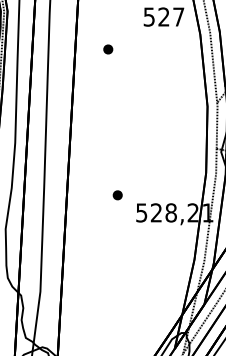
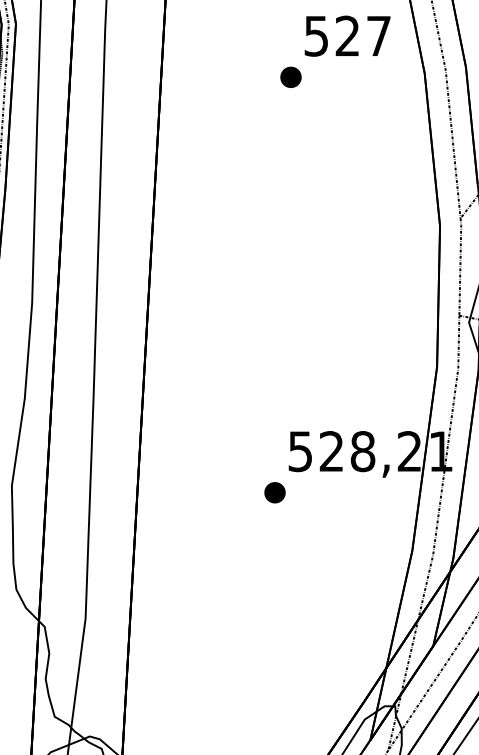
part: (108, 49) -> (291, 77), moved
part: (117, 195) -> (274, 493), moved

